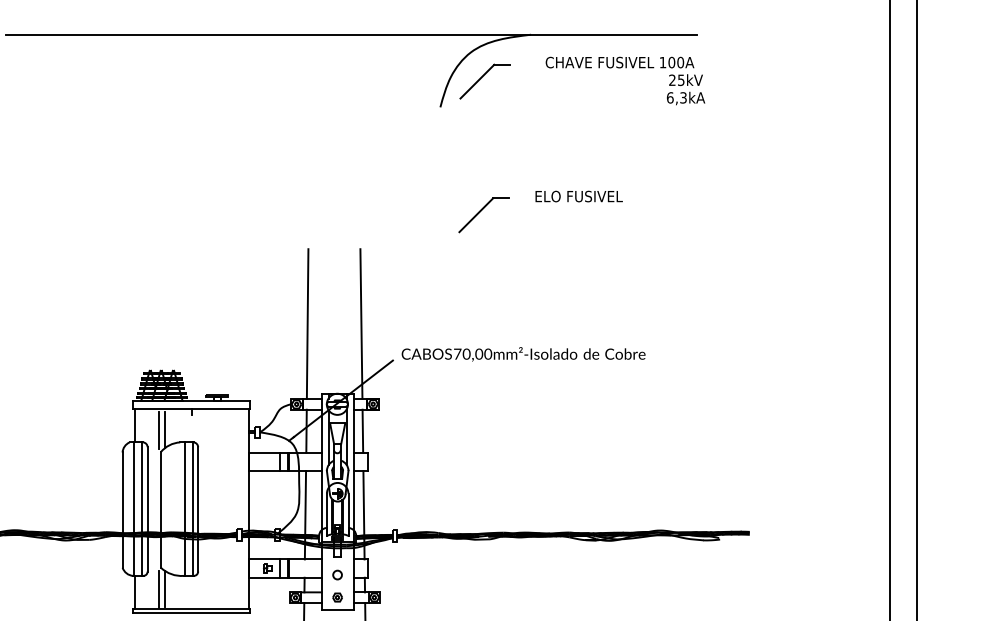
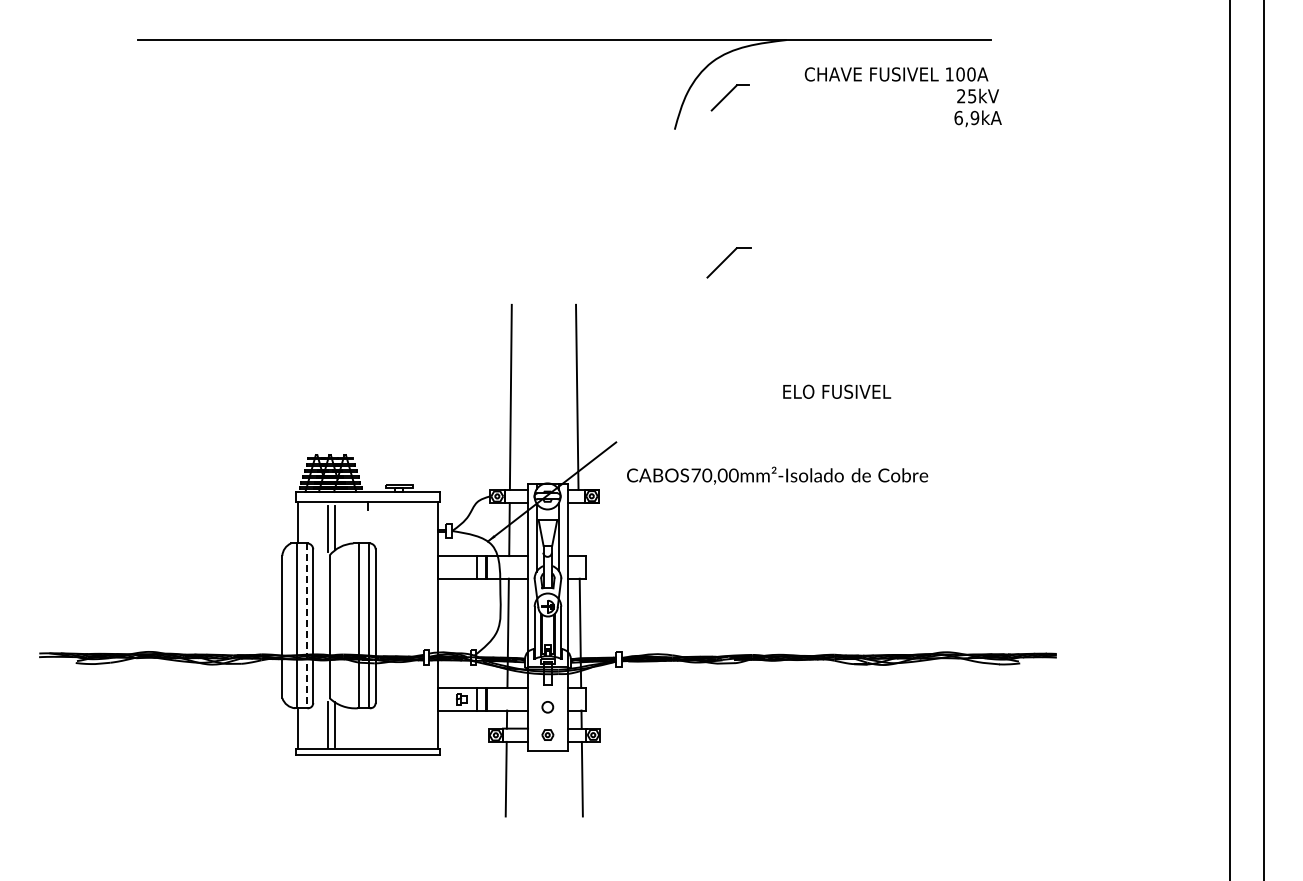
part: (484, 81) -> (729, 97), size x0.6
text: (683, 97) -> (974, 117), 6,3kA -> 6,9kA
text: (579, 196) -> (837, 391), moved
part: (483, 214) -> (728, 262), size x0.7
text: (523, 354) -> (777, 475), moved
line: (362, 431) -> (578, 529), removed
line: (142, 509) -> (306, 626), solid -> dashed

